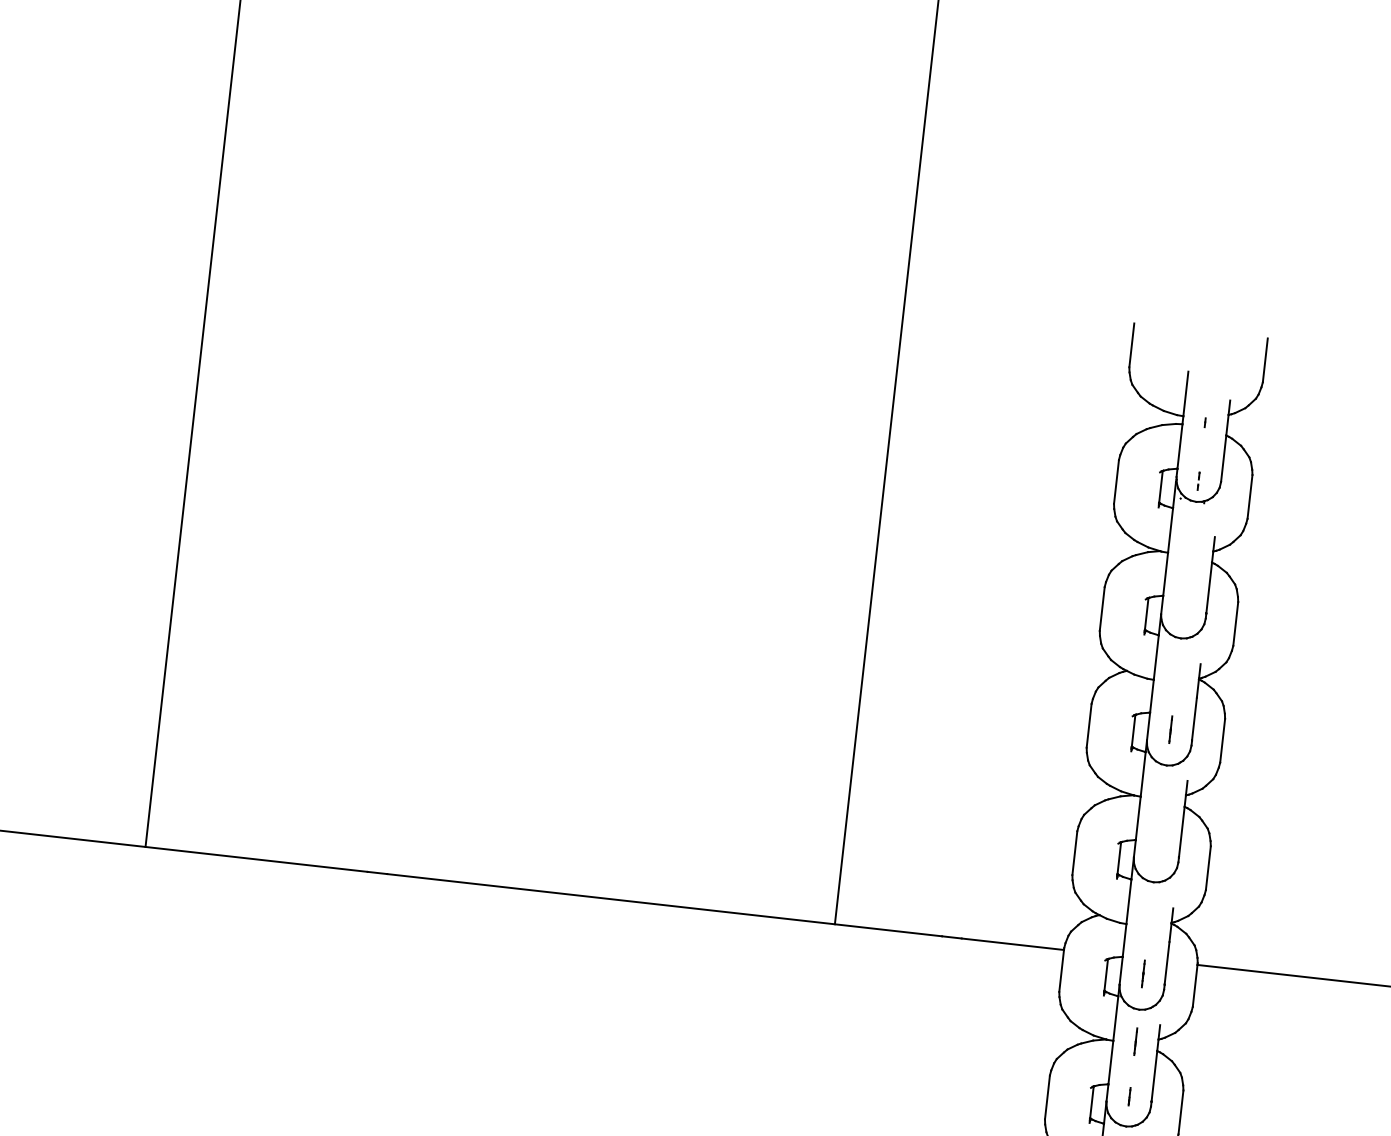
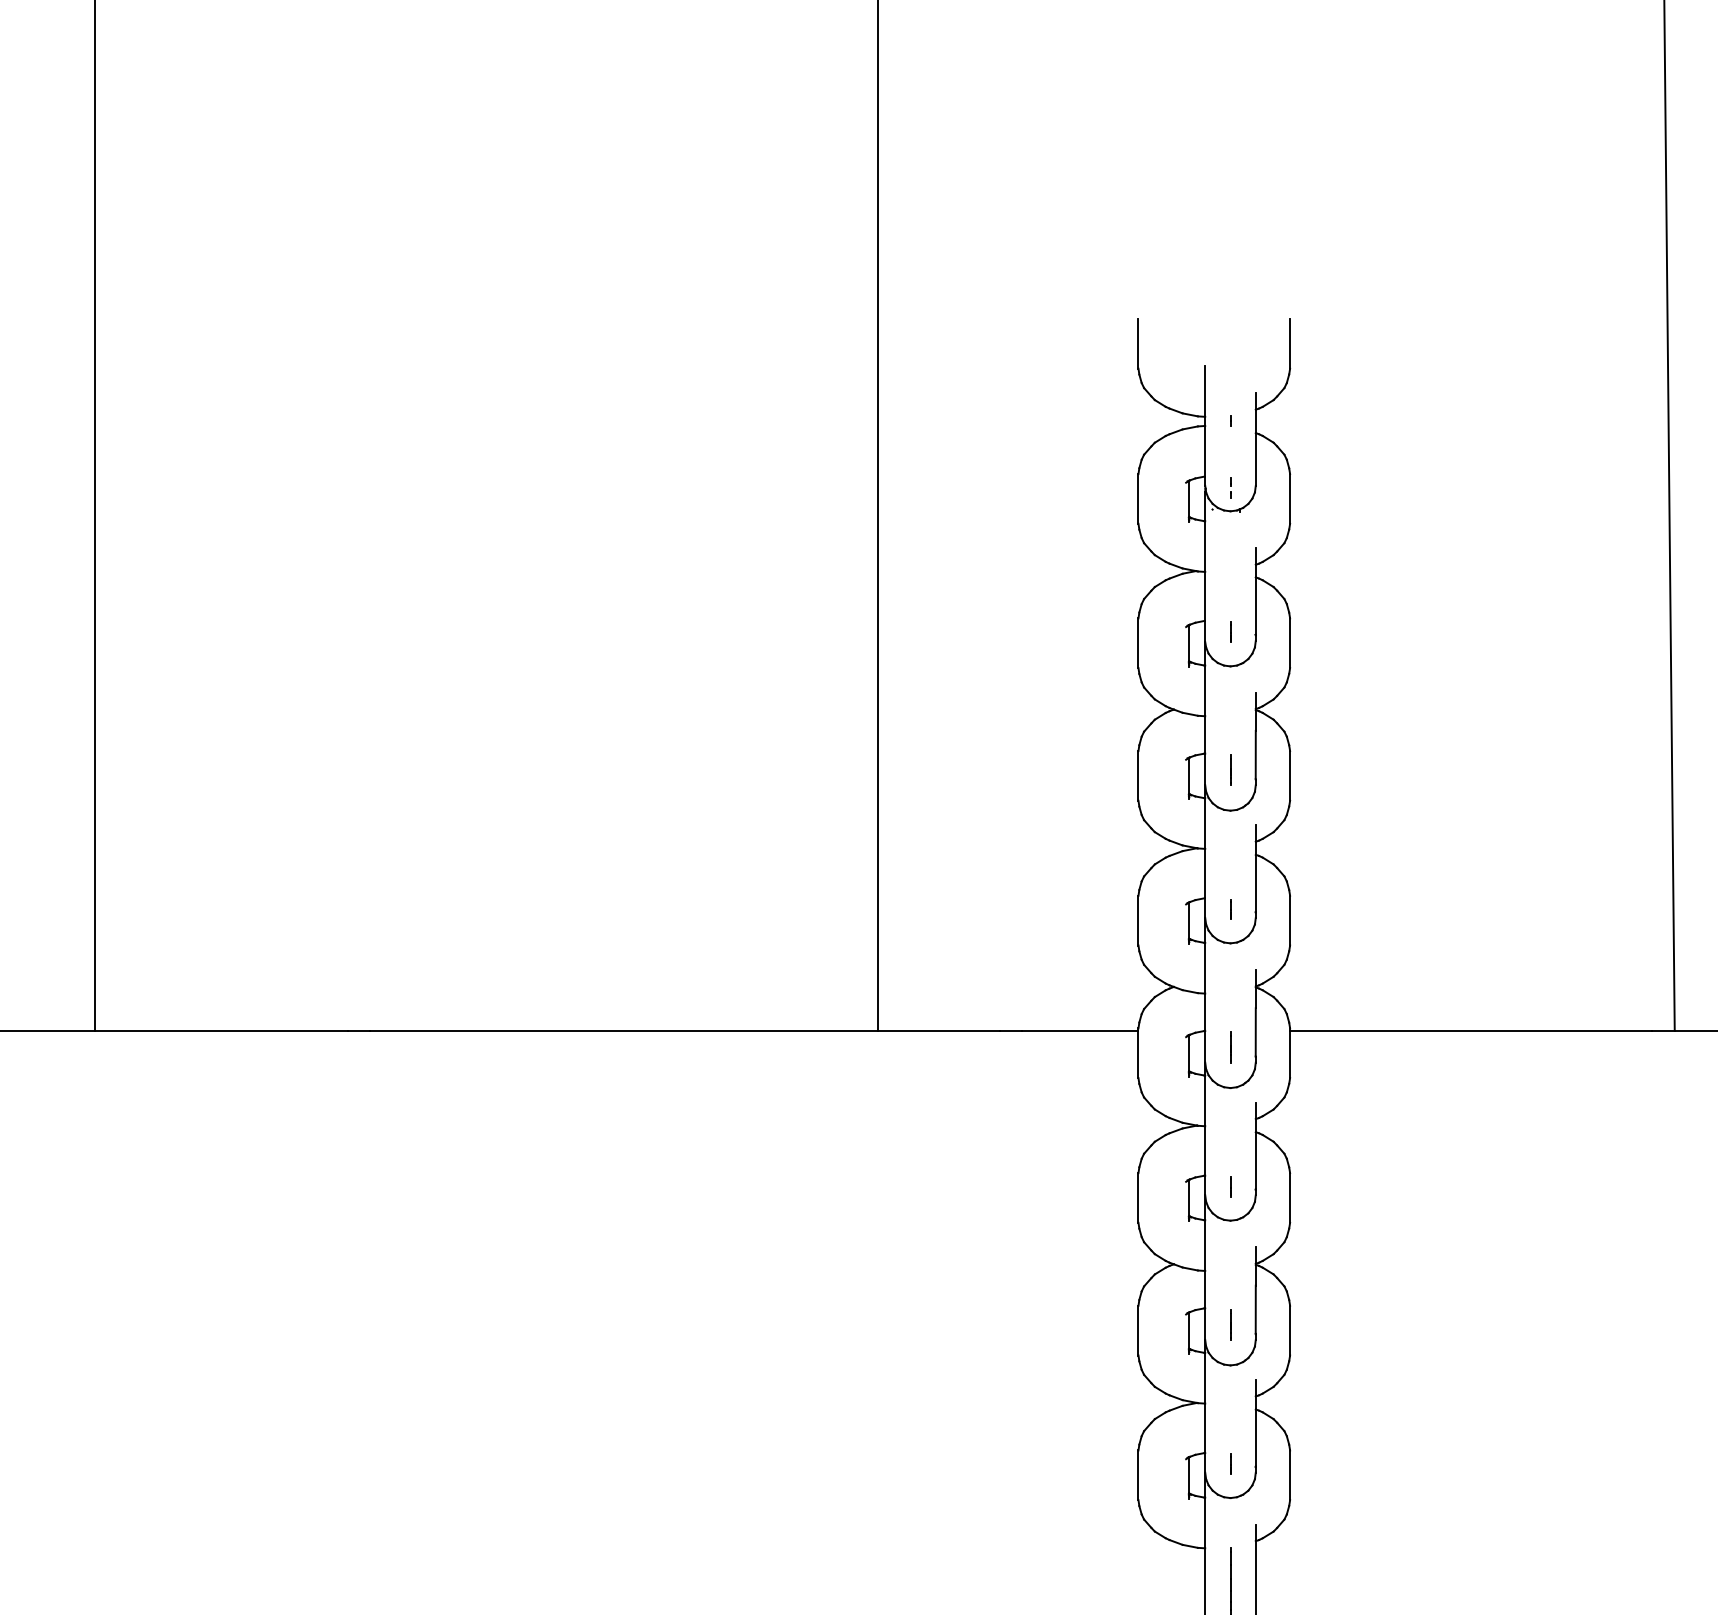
line: (1184, 607) -> (1230, 631), added
line: (1156, 852) -> (1230, 909), added
line: (1135, 1041) -> (1230, 1124), removed

